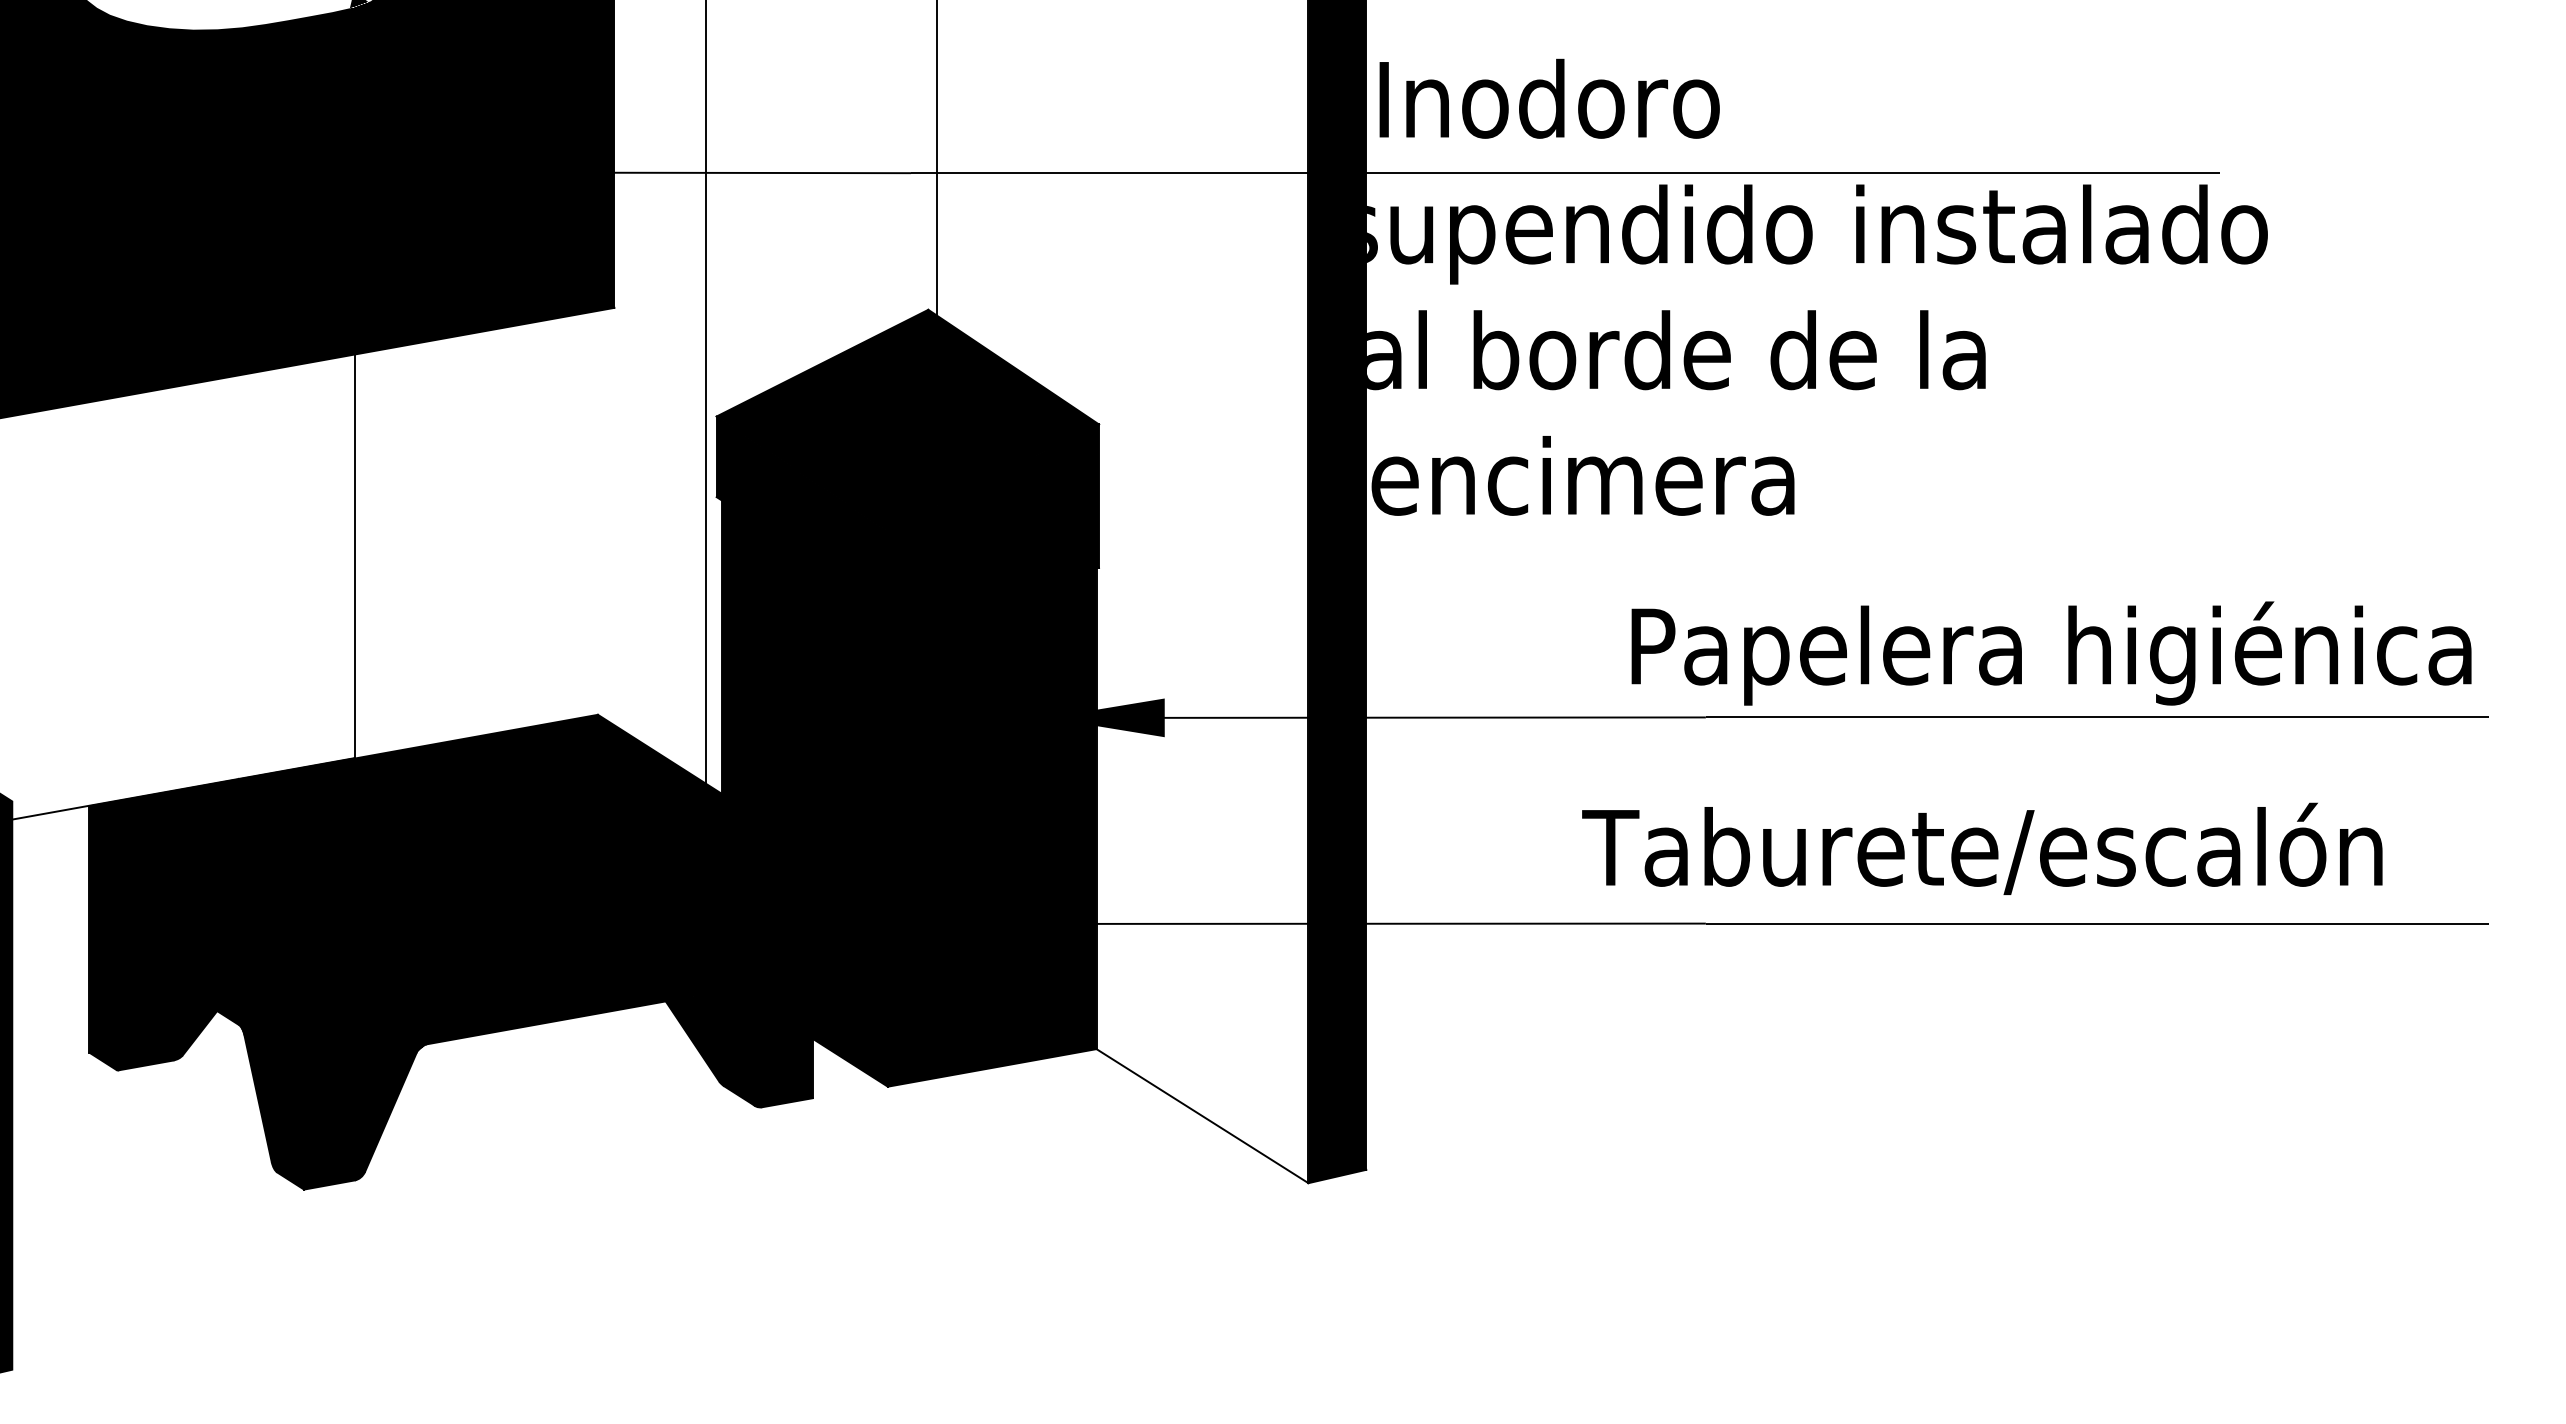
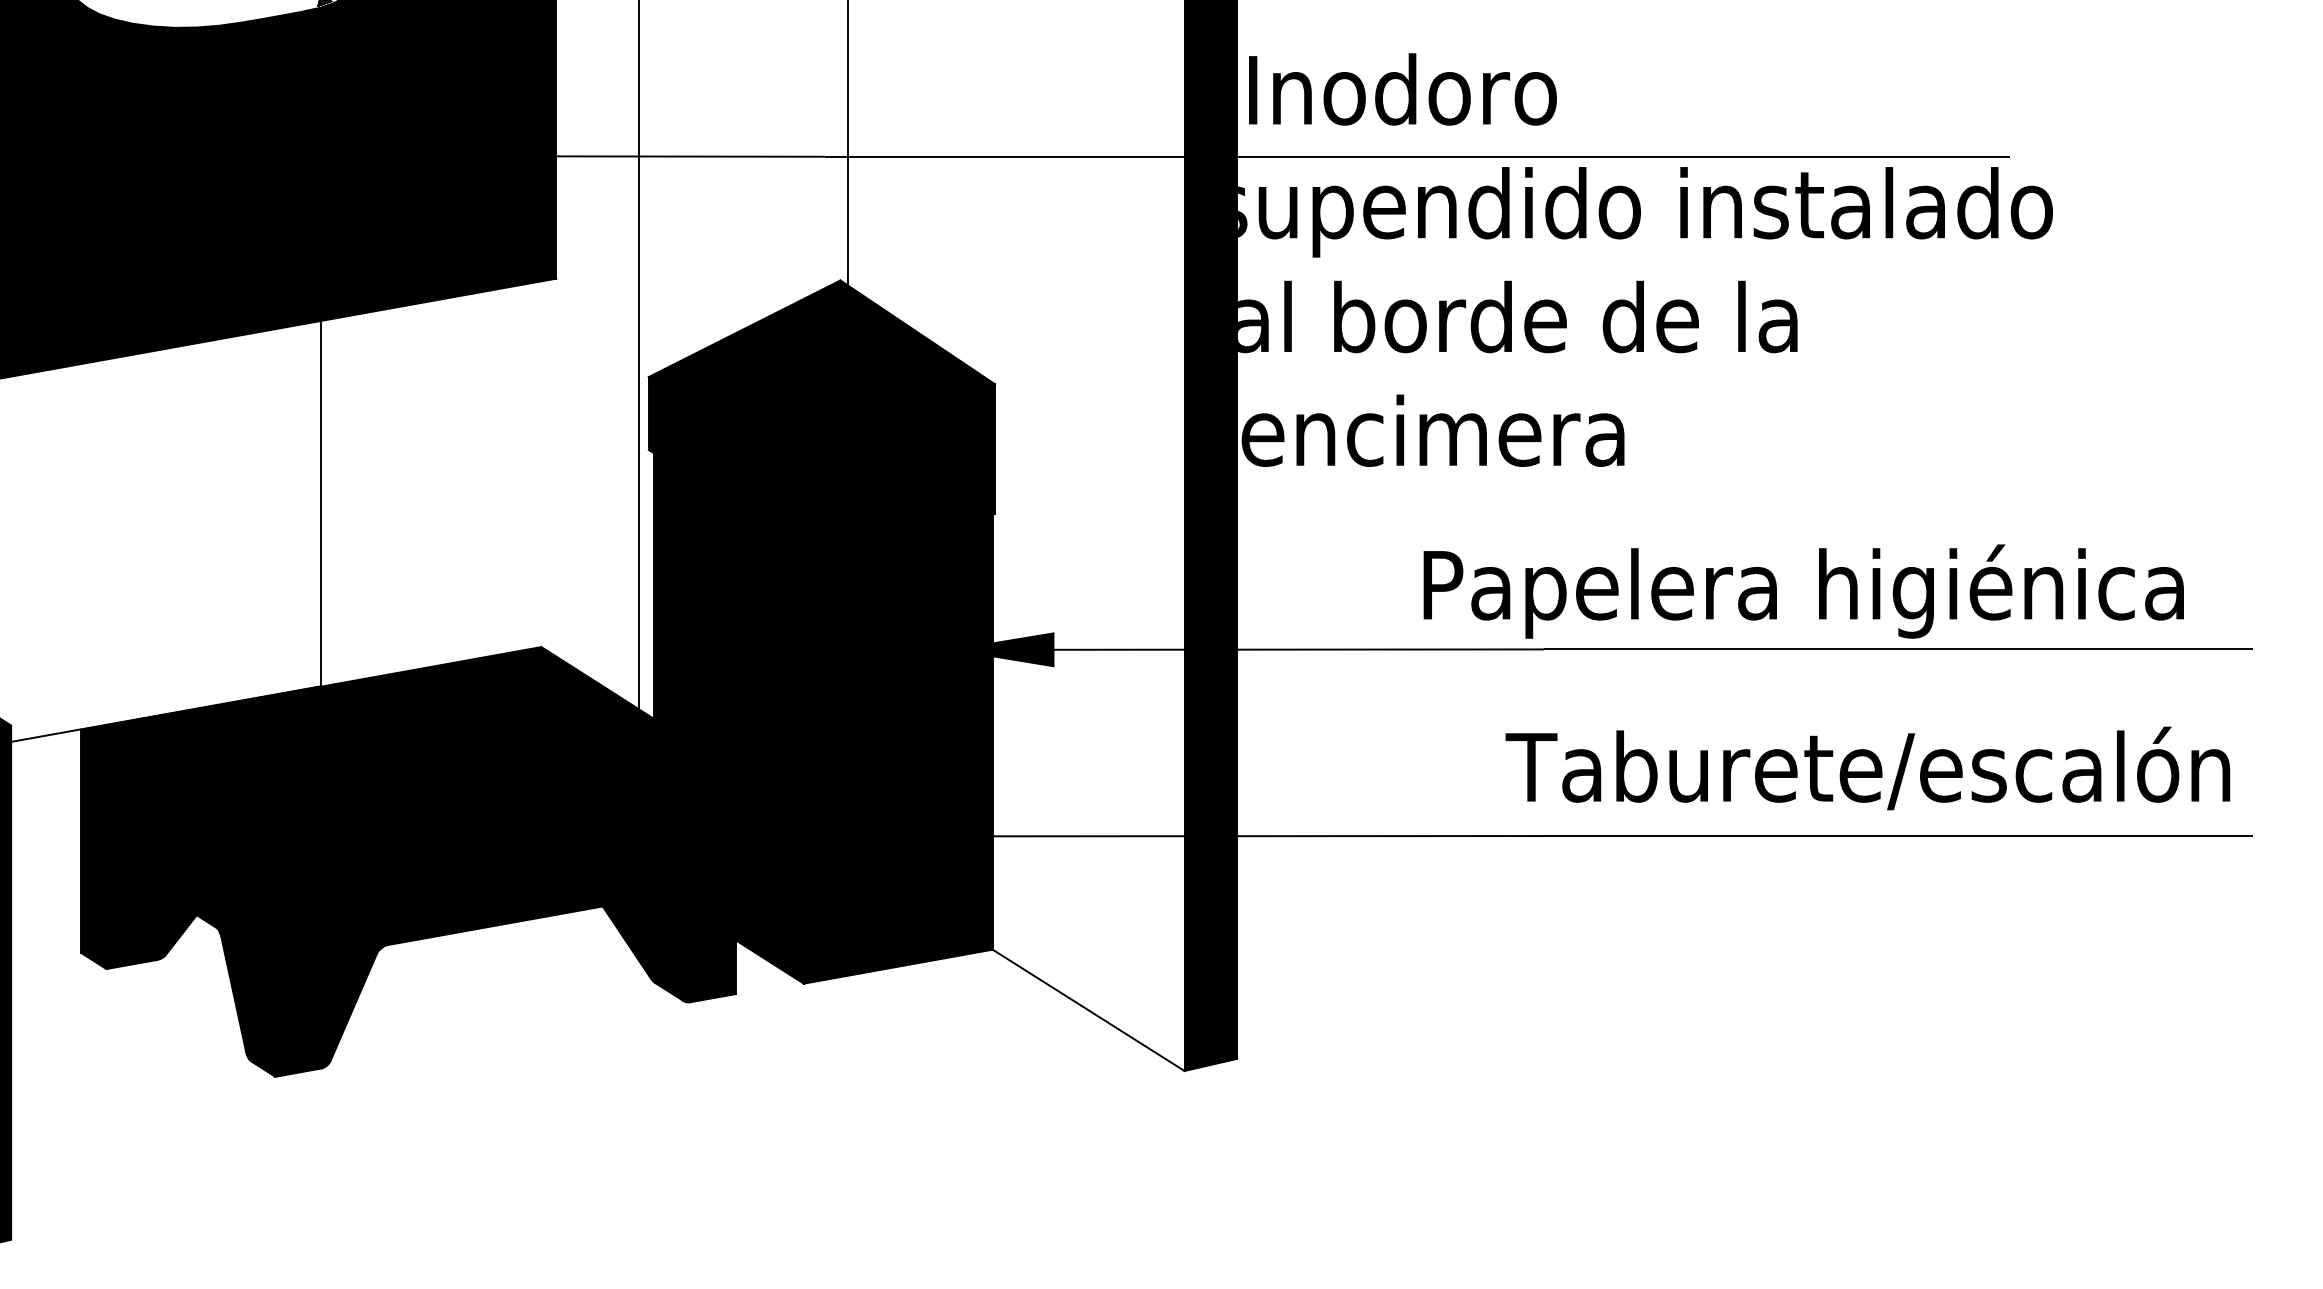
text: (2051, 653) -> (1803, 591), moved
text: (1982, 848) -> (1868, 768), moved

